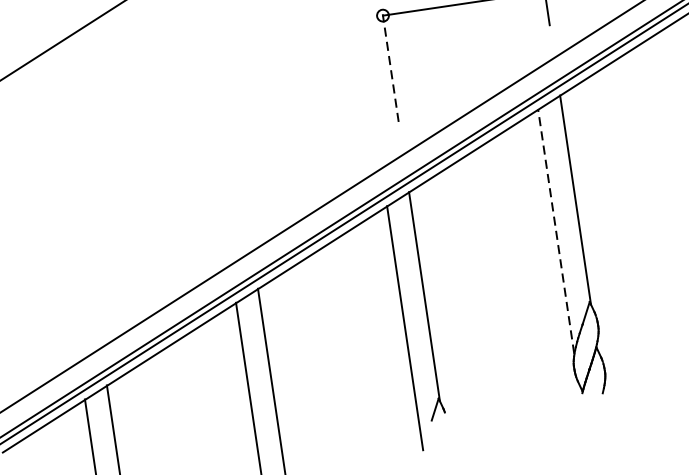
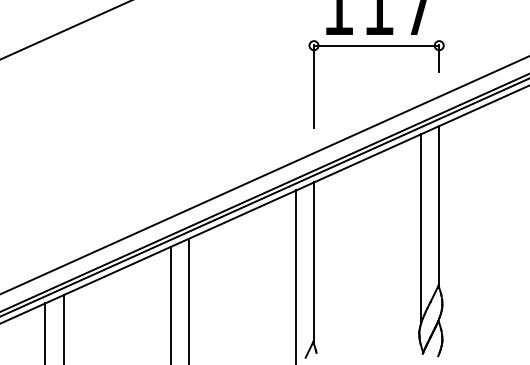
line: (391, 68) -> (314, 86), dashed -> solid
line: (556, 231) -> (421, 228), dashed -> solid

